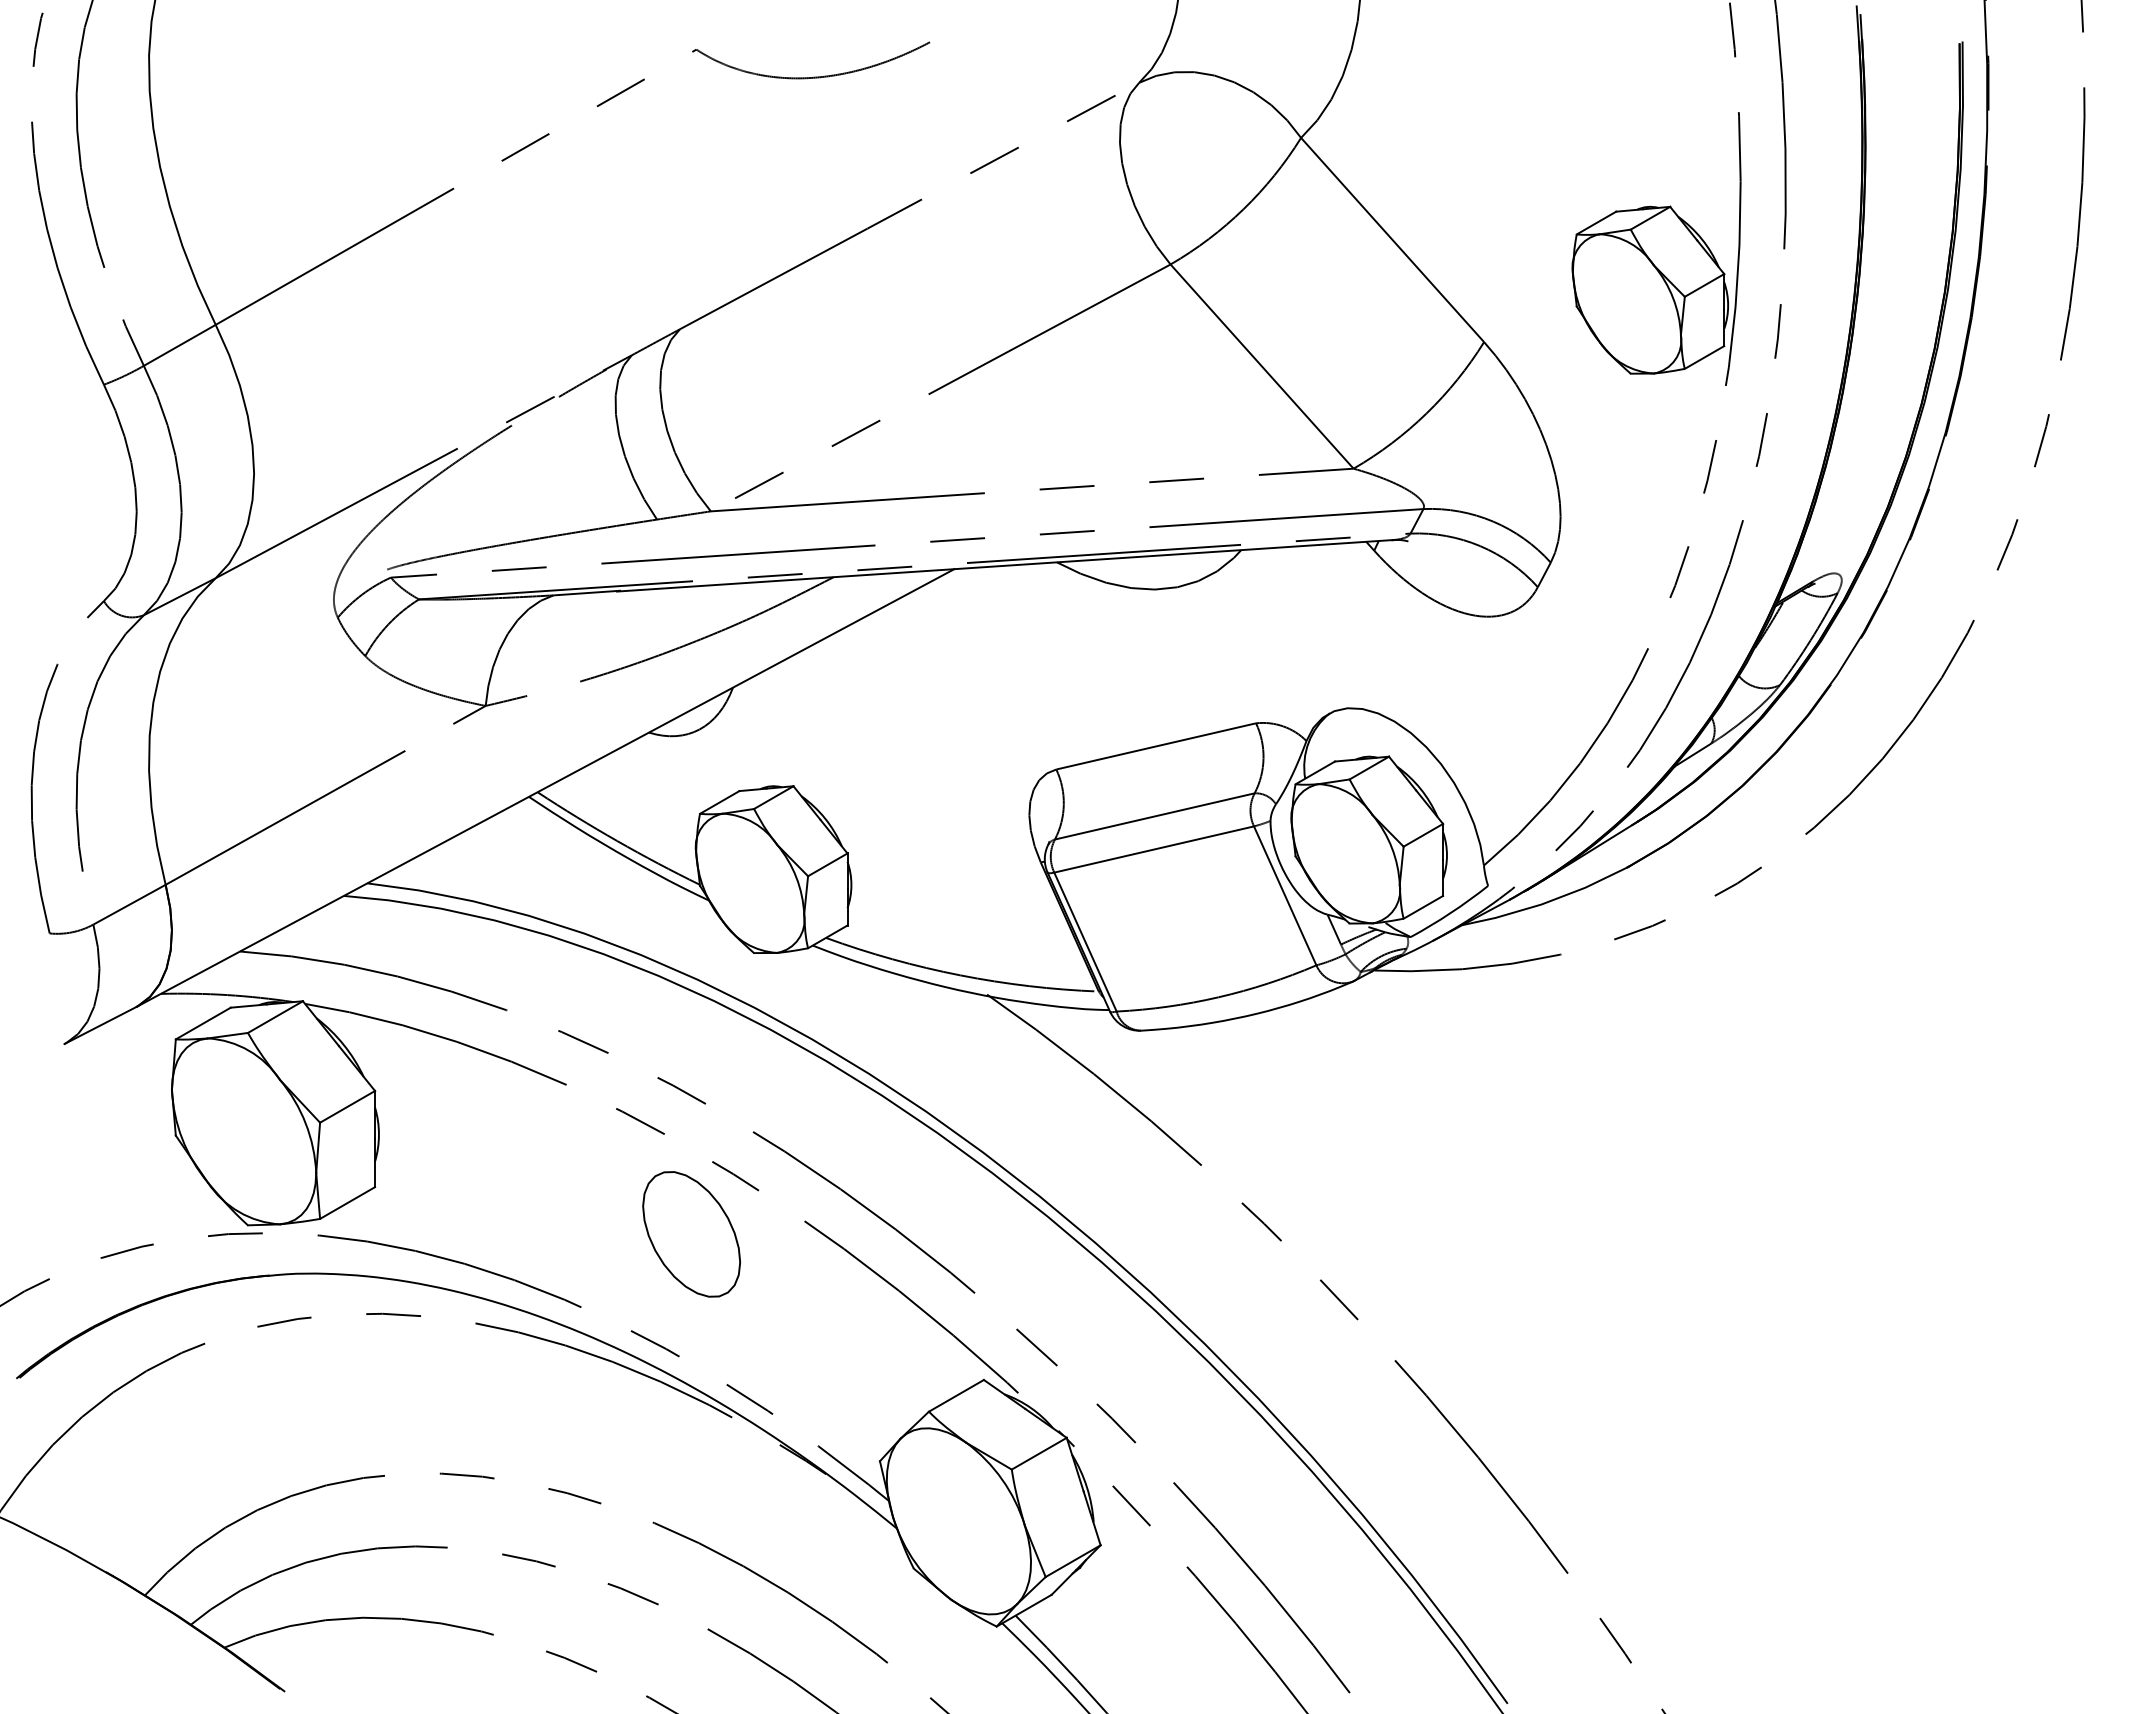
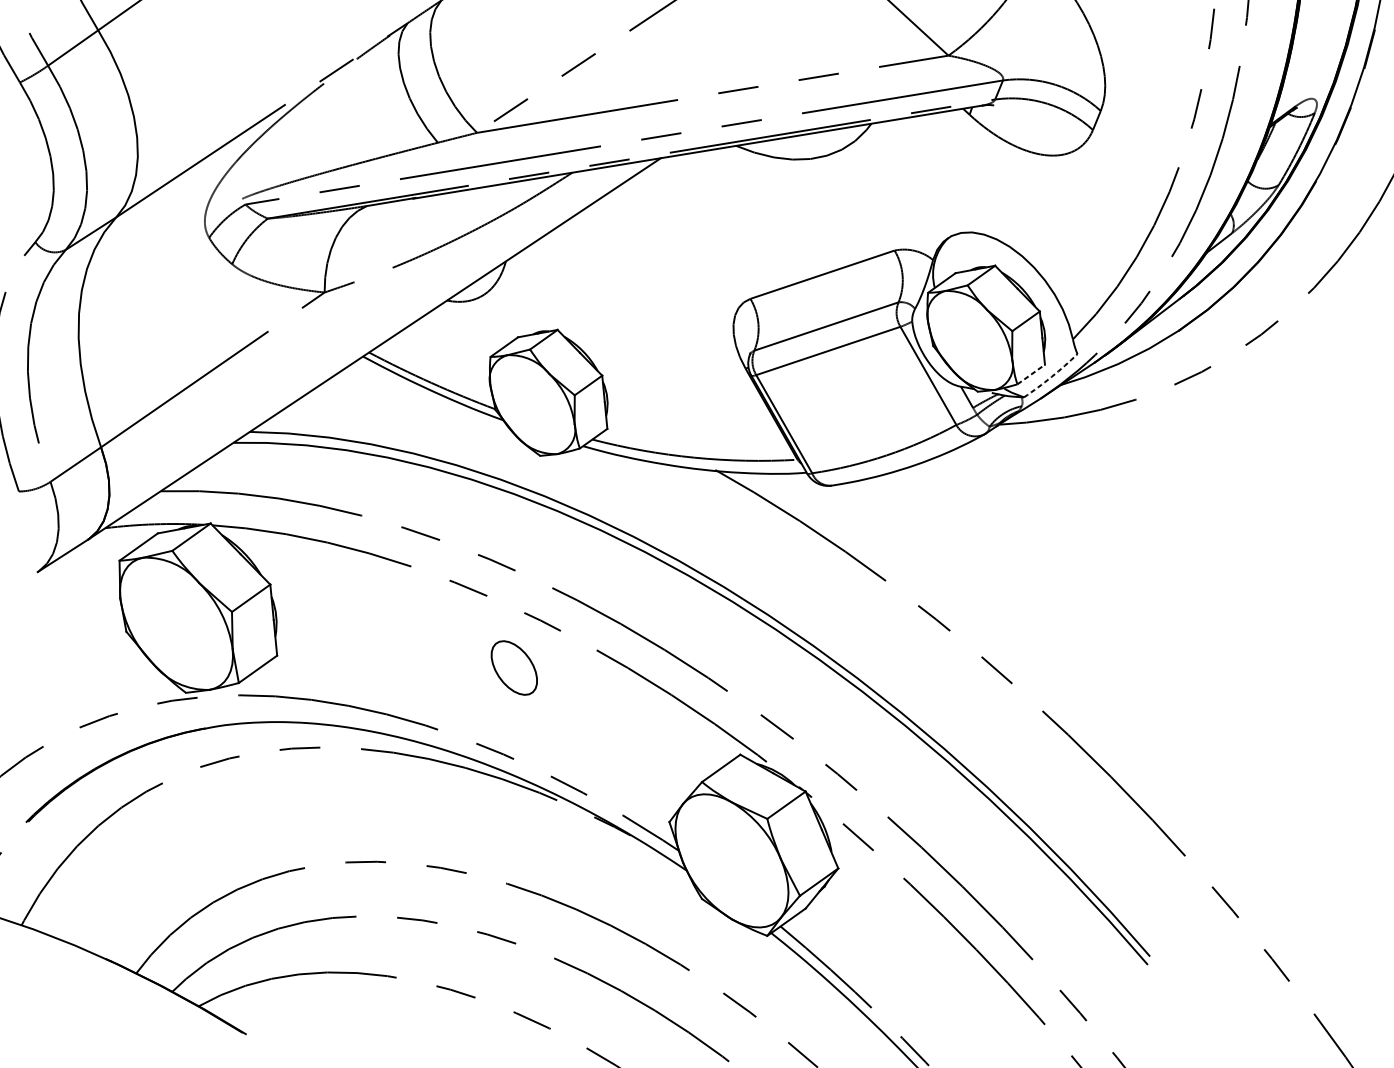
line: (1423, 907) -> (1031, 374), solid -> dashed
arc: (1450, 913) -> (1051, 377), solid -> dashed
part: (691, 1234) -> (514, 668), size x0.6

